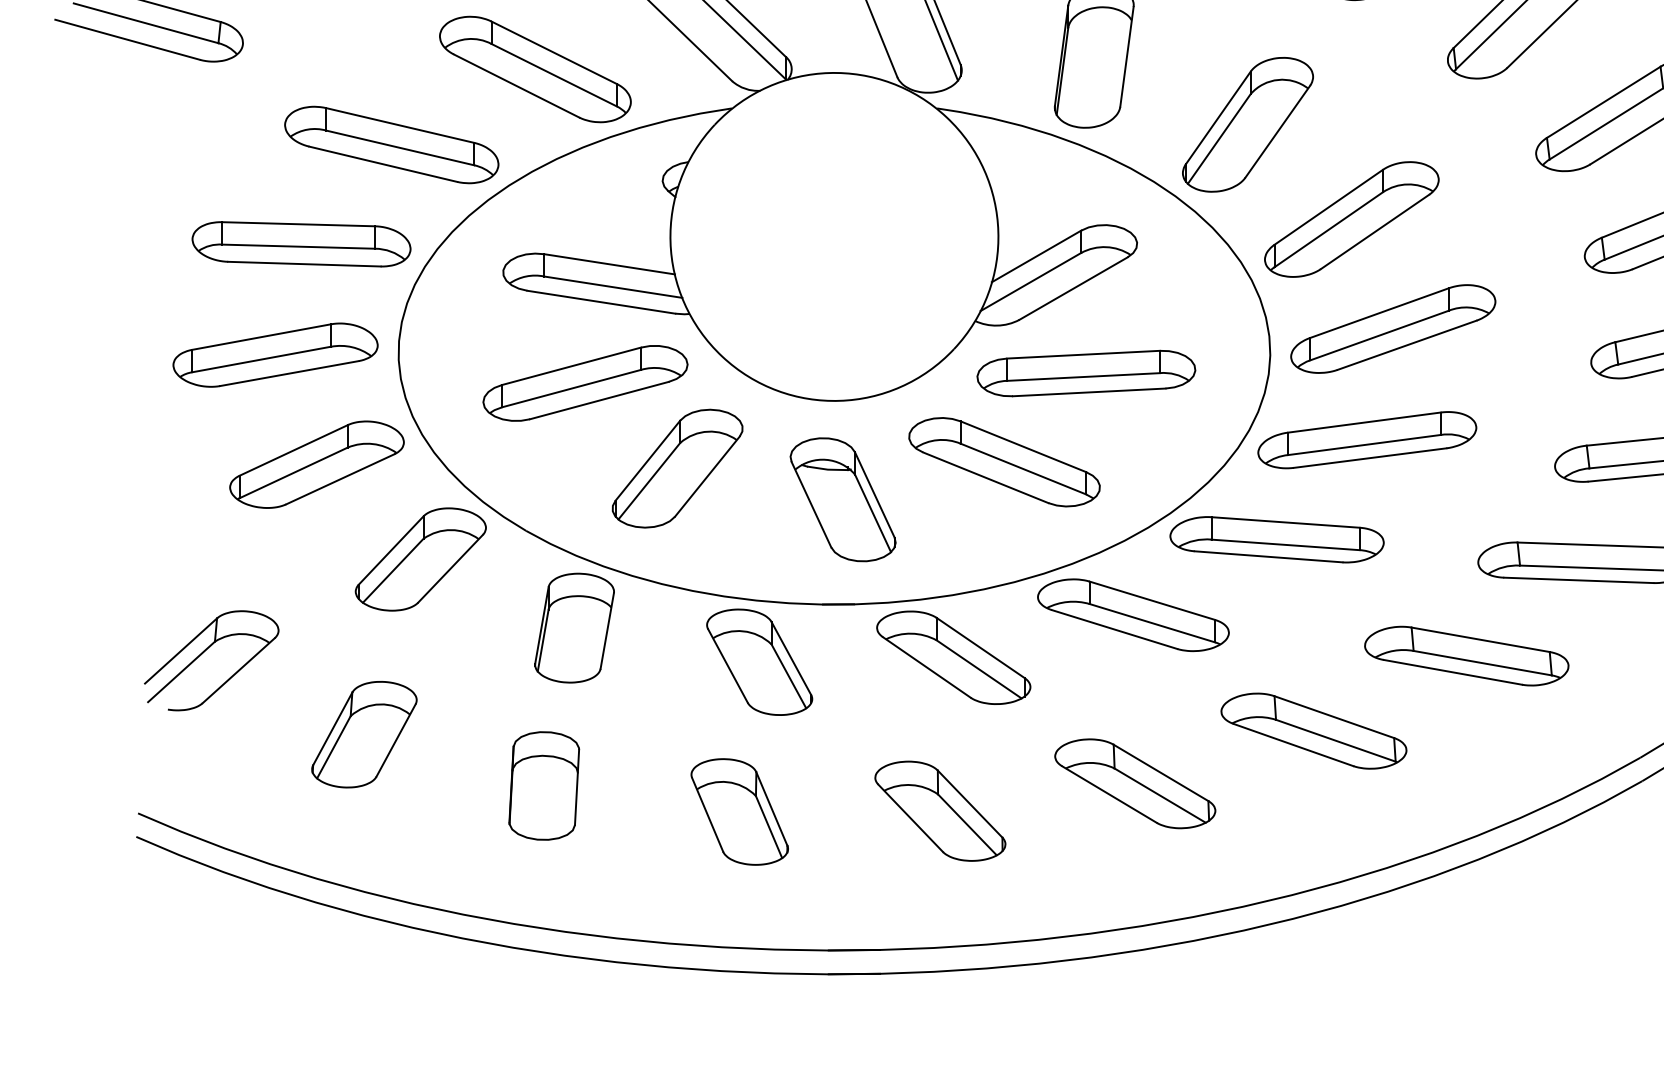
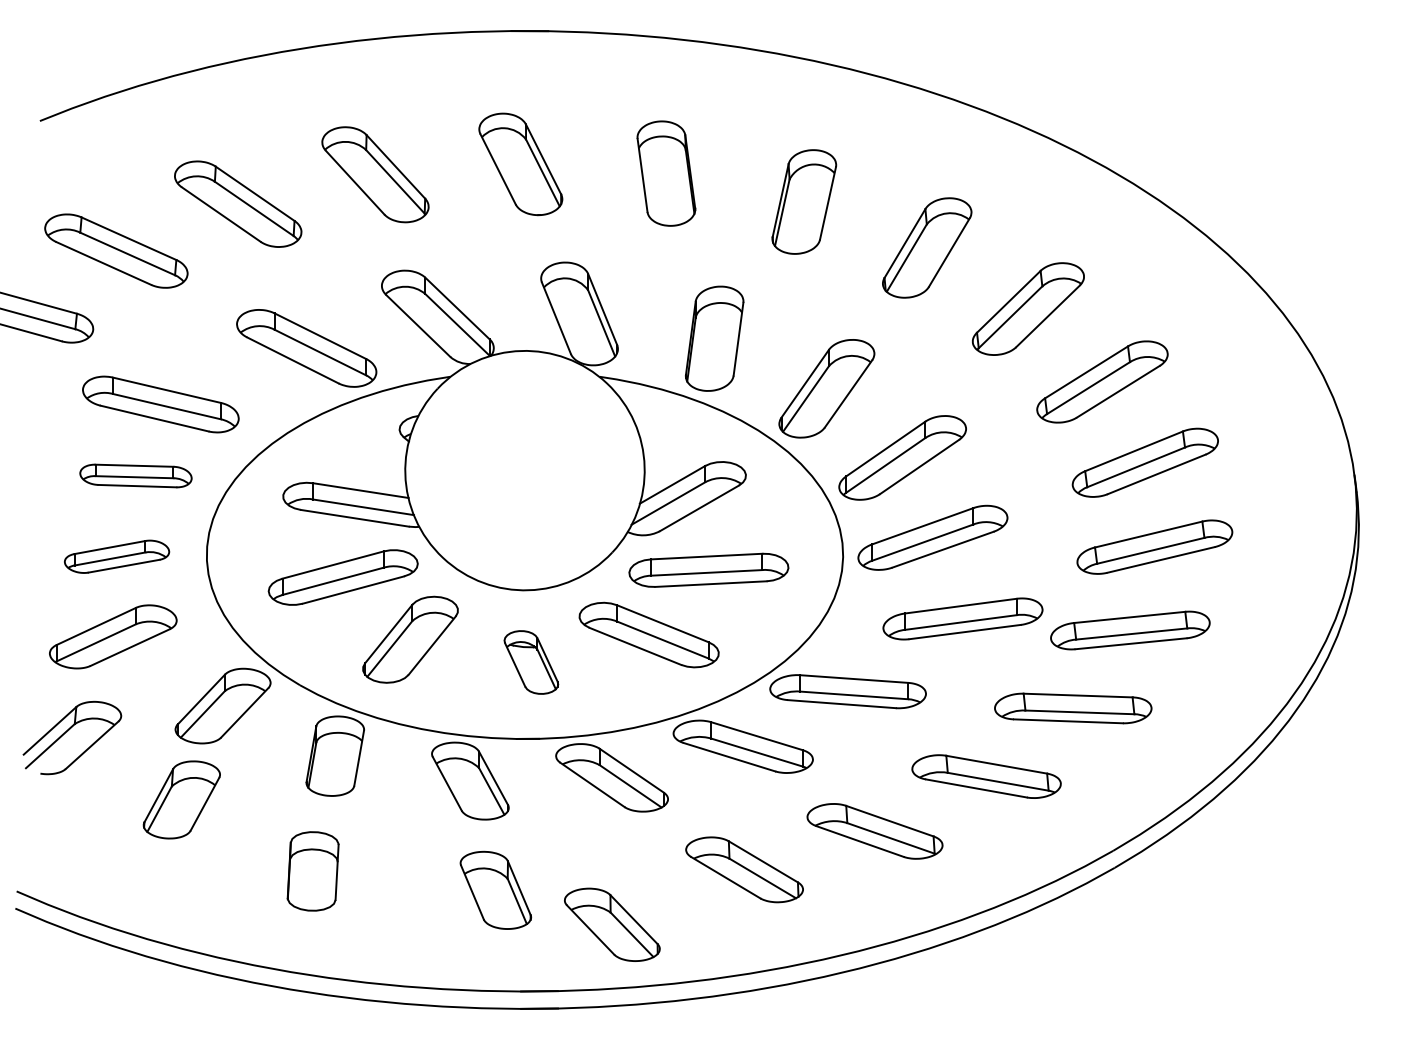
part: (391, 144) -> (160, 404), moved
part: (300, 243) -> (135, 475), size x0.7
part: (274, 354) -> (116, 556), size x0.7
part: (1366, 439) -> (962, 618), moved
part: (317, 464) -> (113, 636), moved
part: (843, 499) -> (531, 662), size x0.7
part: (206, 651) -> (68, 731), moved
part: (363, 734) -> (181, 799), moved
part: (739, 810) -> (495, 889), moved
part: (940, 810) -> (612, 924), moved

